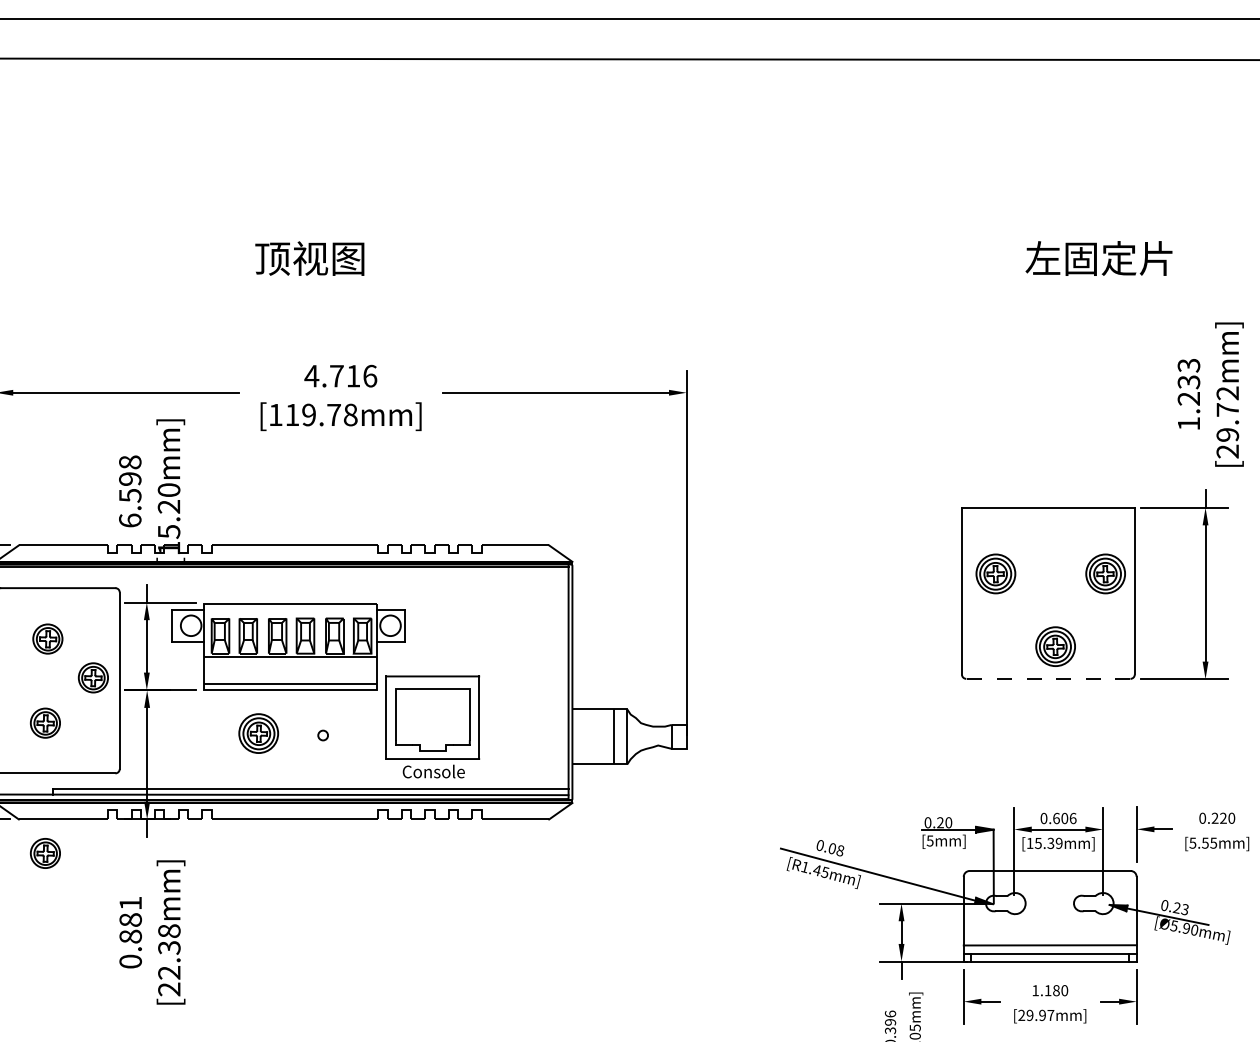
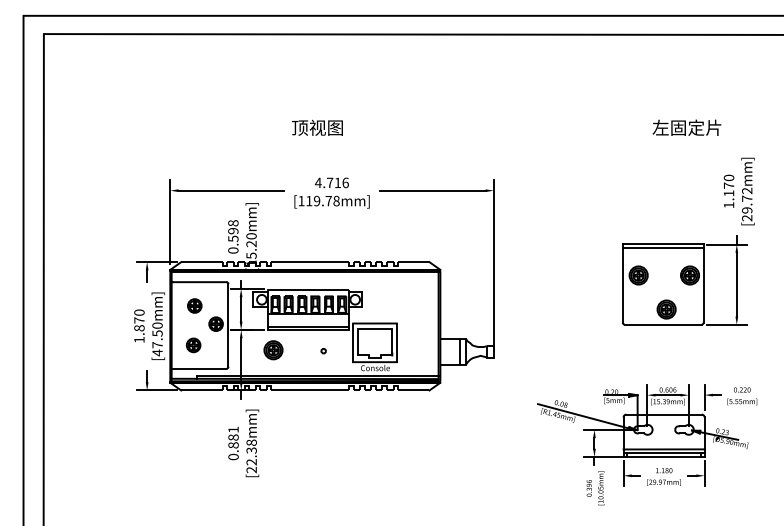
text: (1187, 381) -> (728, 185), 1.233 -> 1.170
line: (1046, 514) -> (662, 247), added
text: (130, 520) -> (233, 250), 6.598 -> 0.598
line: (1046, 678) -> (662, 324), dashed -> solid
part: (258, 734) -> (273, 350), moved
part: (45, 853) -> (193, 406), removed

